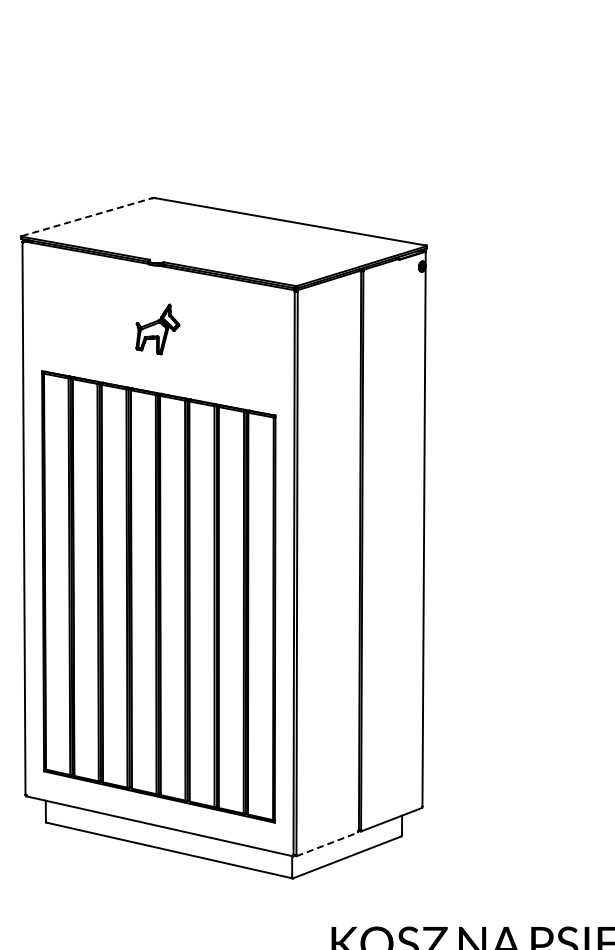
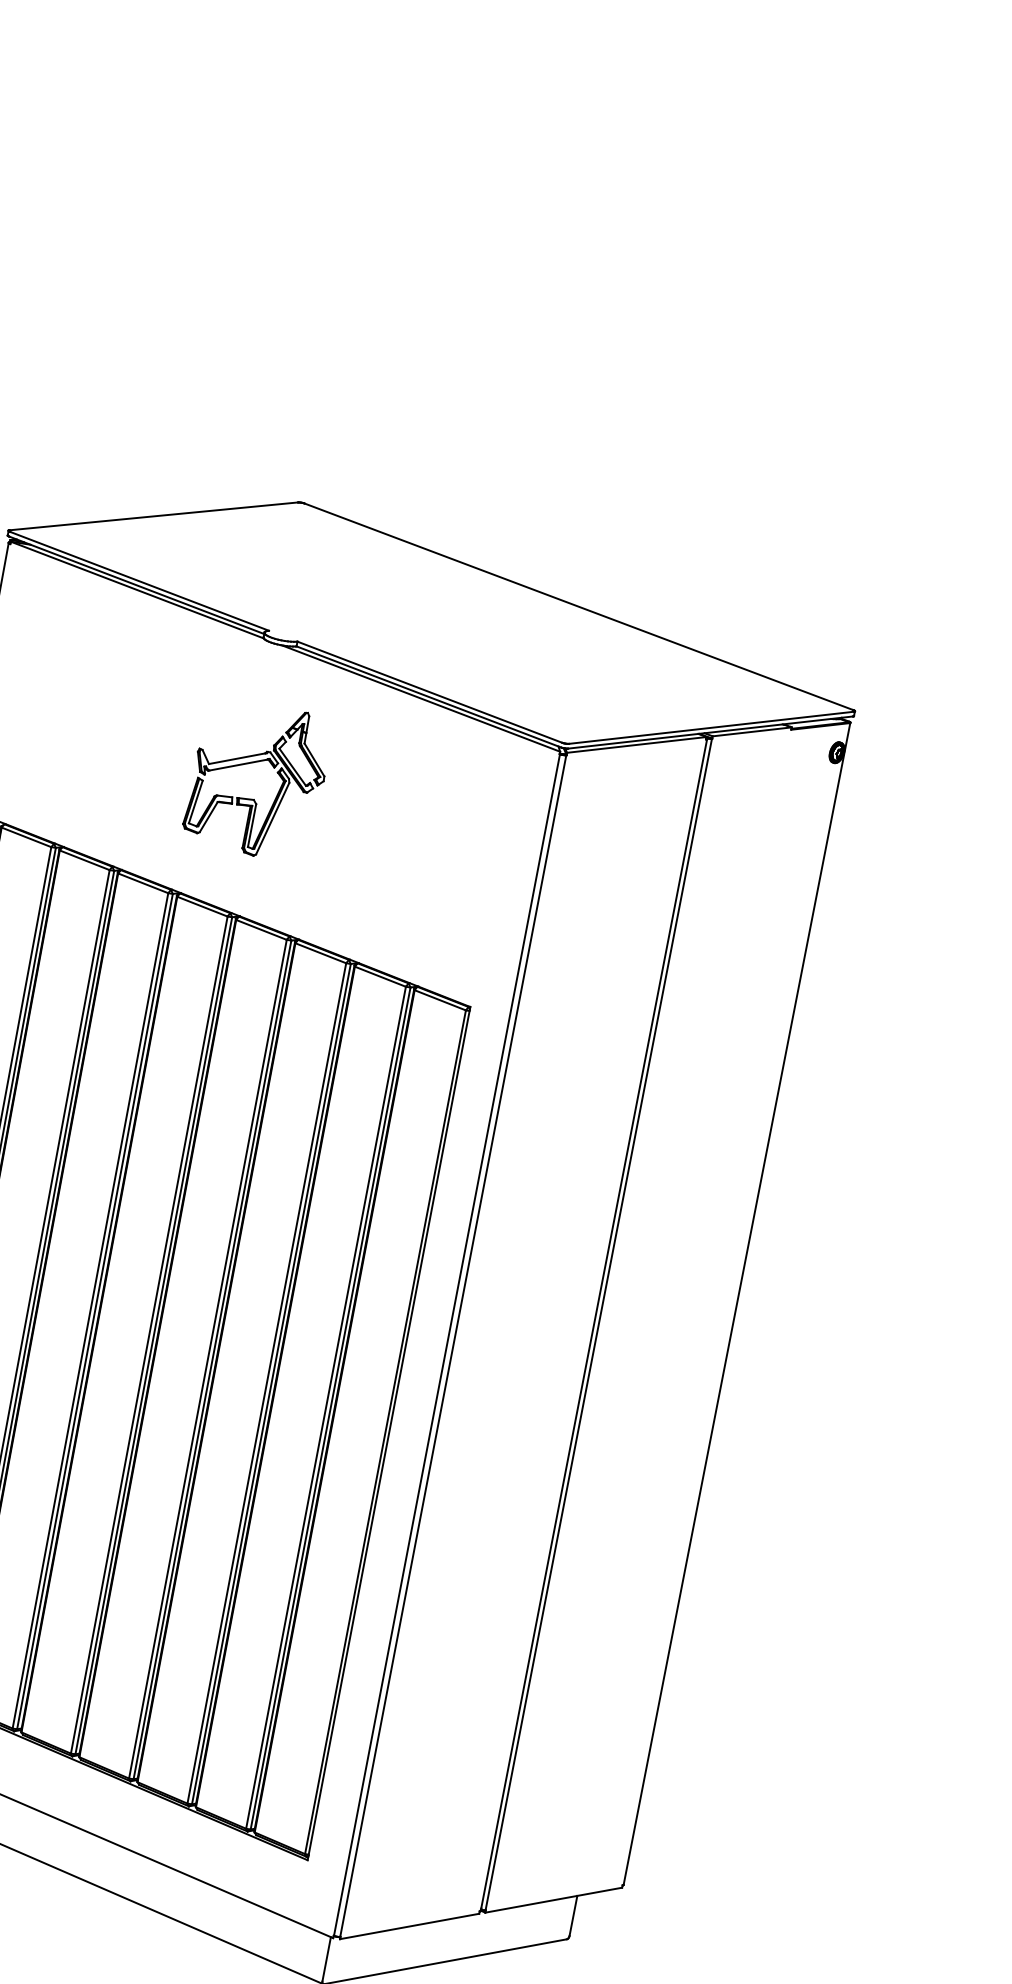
line: (87, 217) -> (154, 517), dashed -> solid
part: (157, 329) -> (257, 779), size x1.43
line: (327, 844) -> (409, 1926), dashed -> solid

